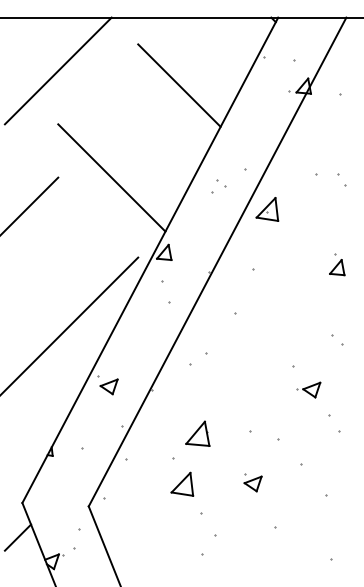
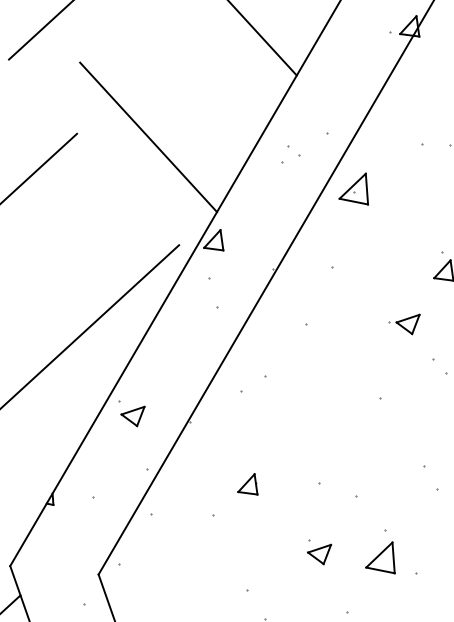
part: (308, 389) -> (403, 323), moved
part: (197, 433) -> (248, 483), size x0.62
part: (182, 483) -> (381, 556), moved

